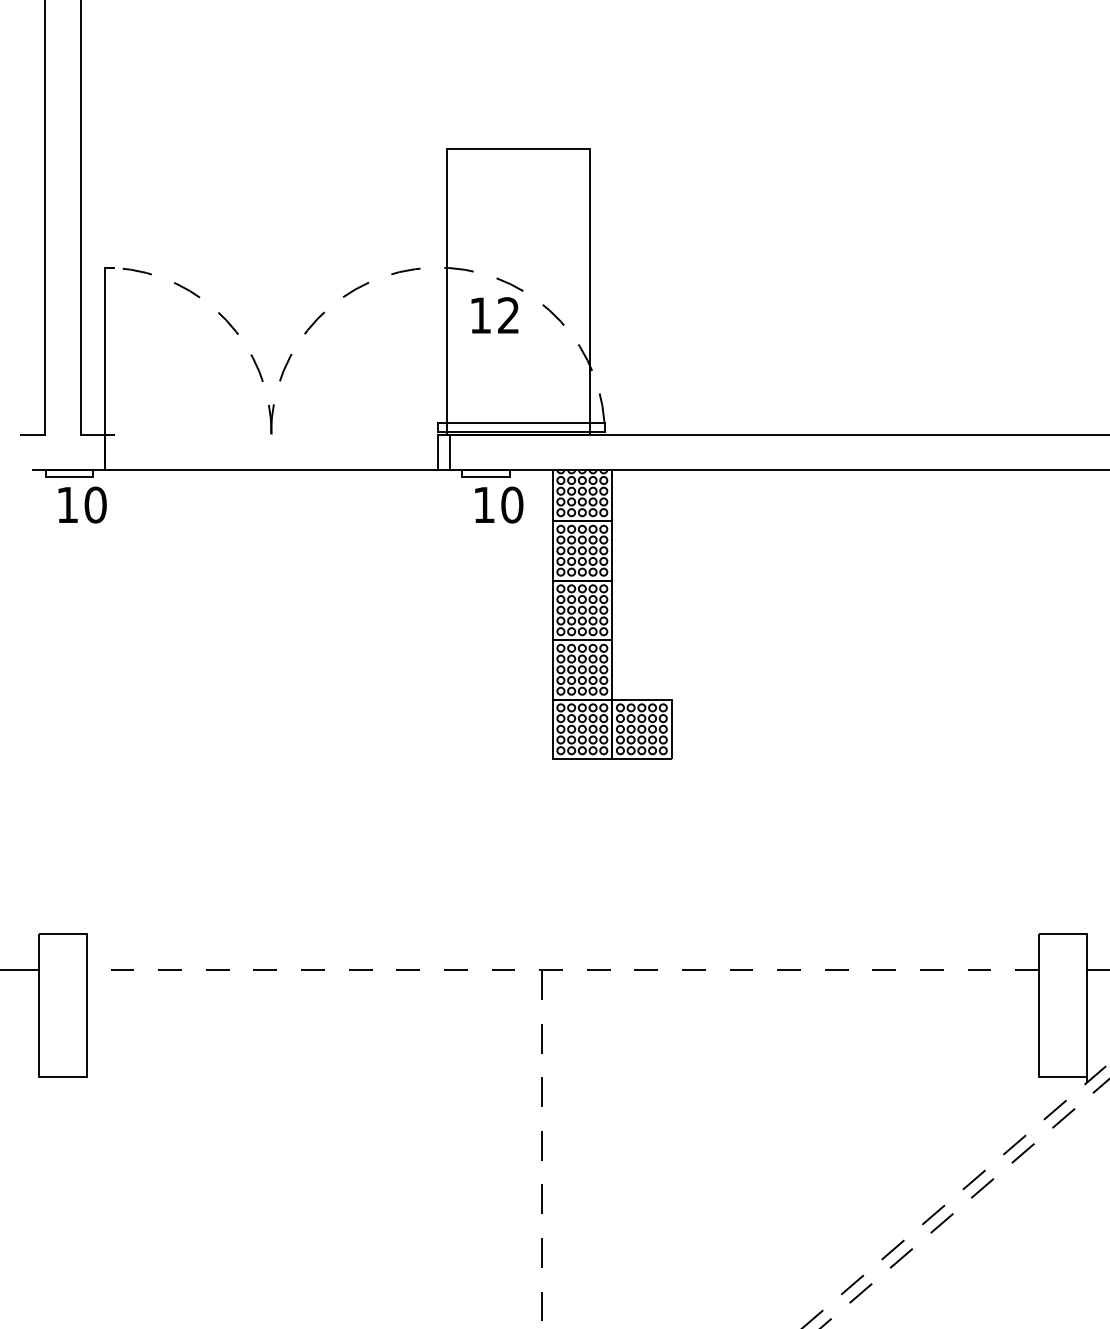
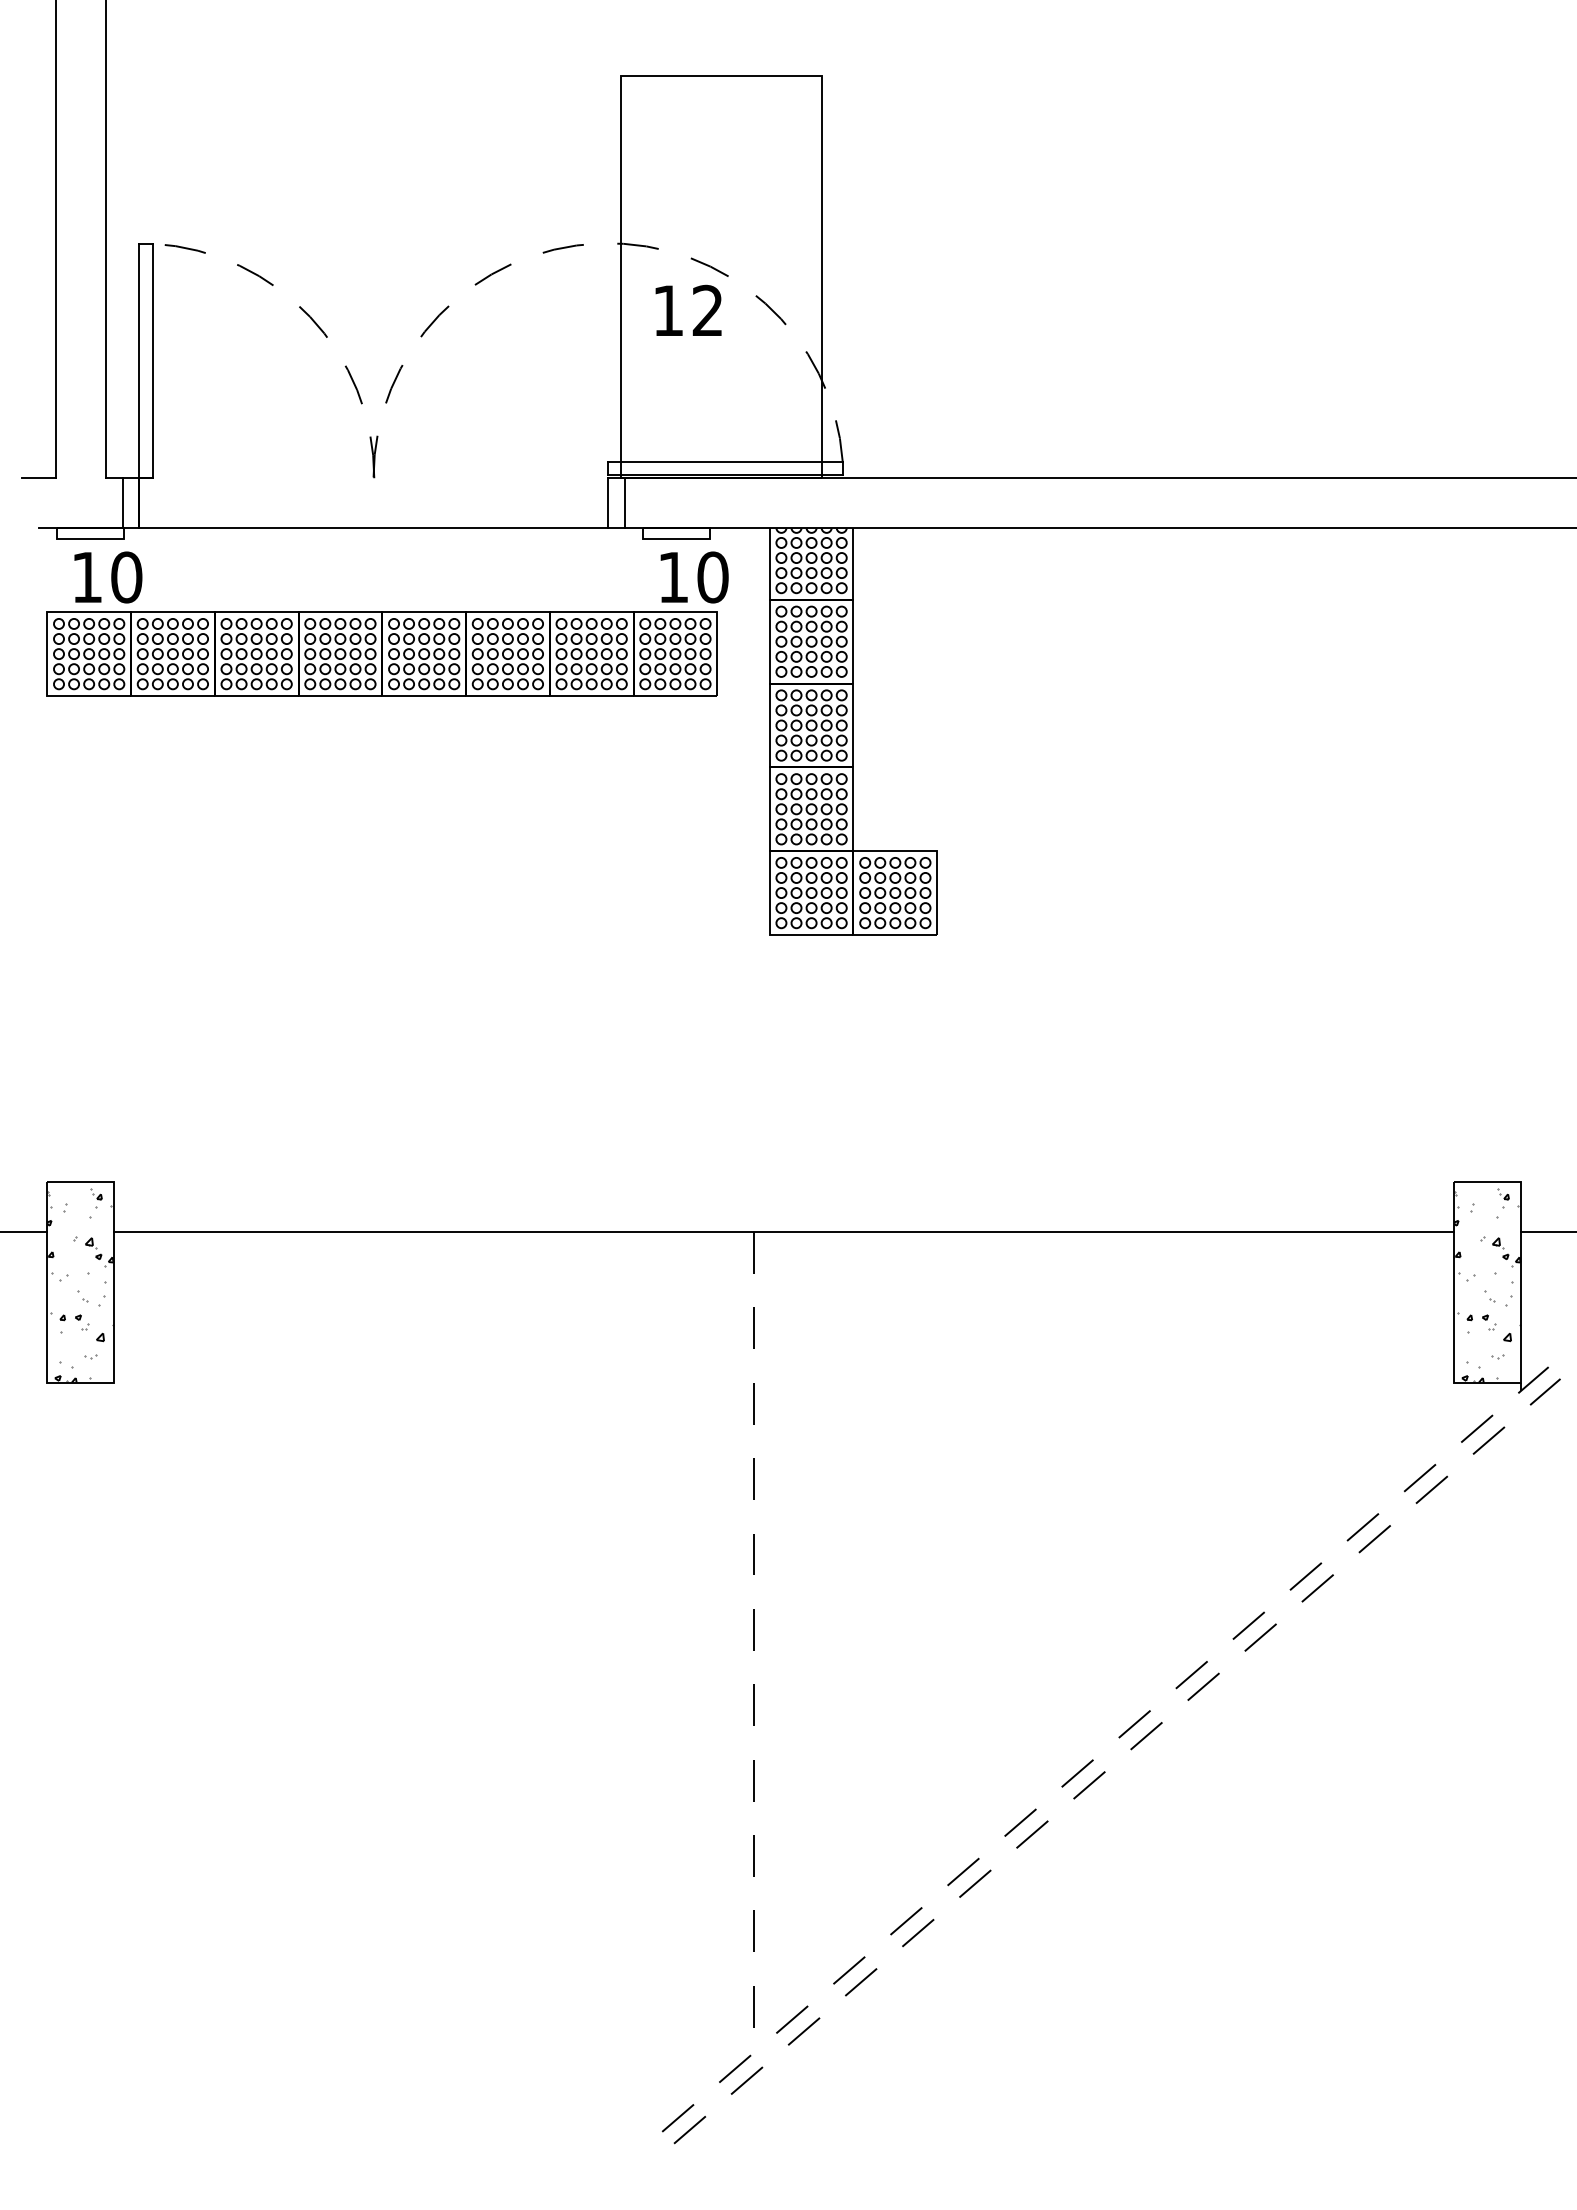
line: (114, 350) -> (152, 360), added
line: (92, 452) -> (122, 503), added
part: (276, 559) -> (381, 653), added
line: (562, 970) -> (783, 1232), dashed -> solid
hatch: (62, 1008) -> (80, 1285), added
hatch: (1062, 1008) -> (1487, 1285), added

